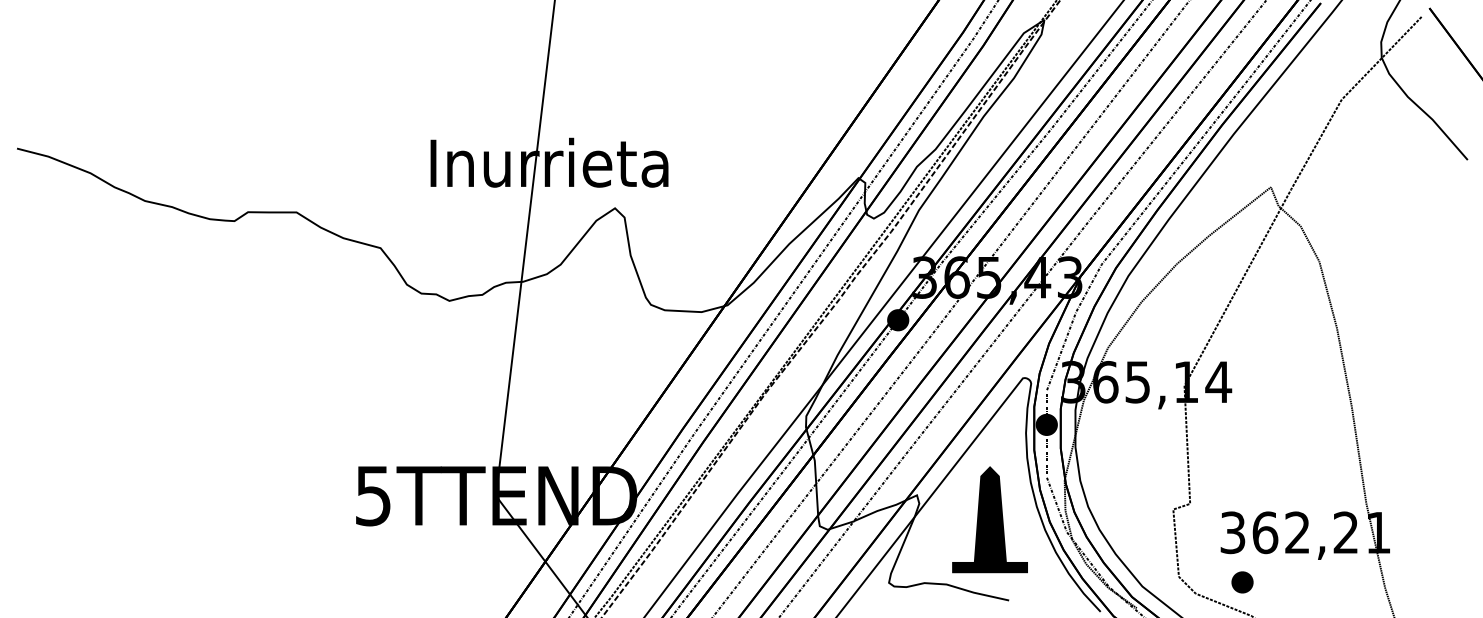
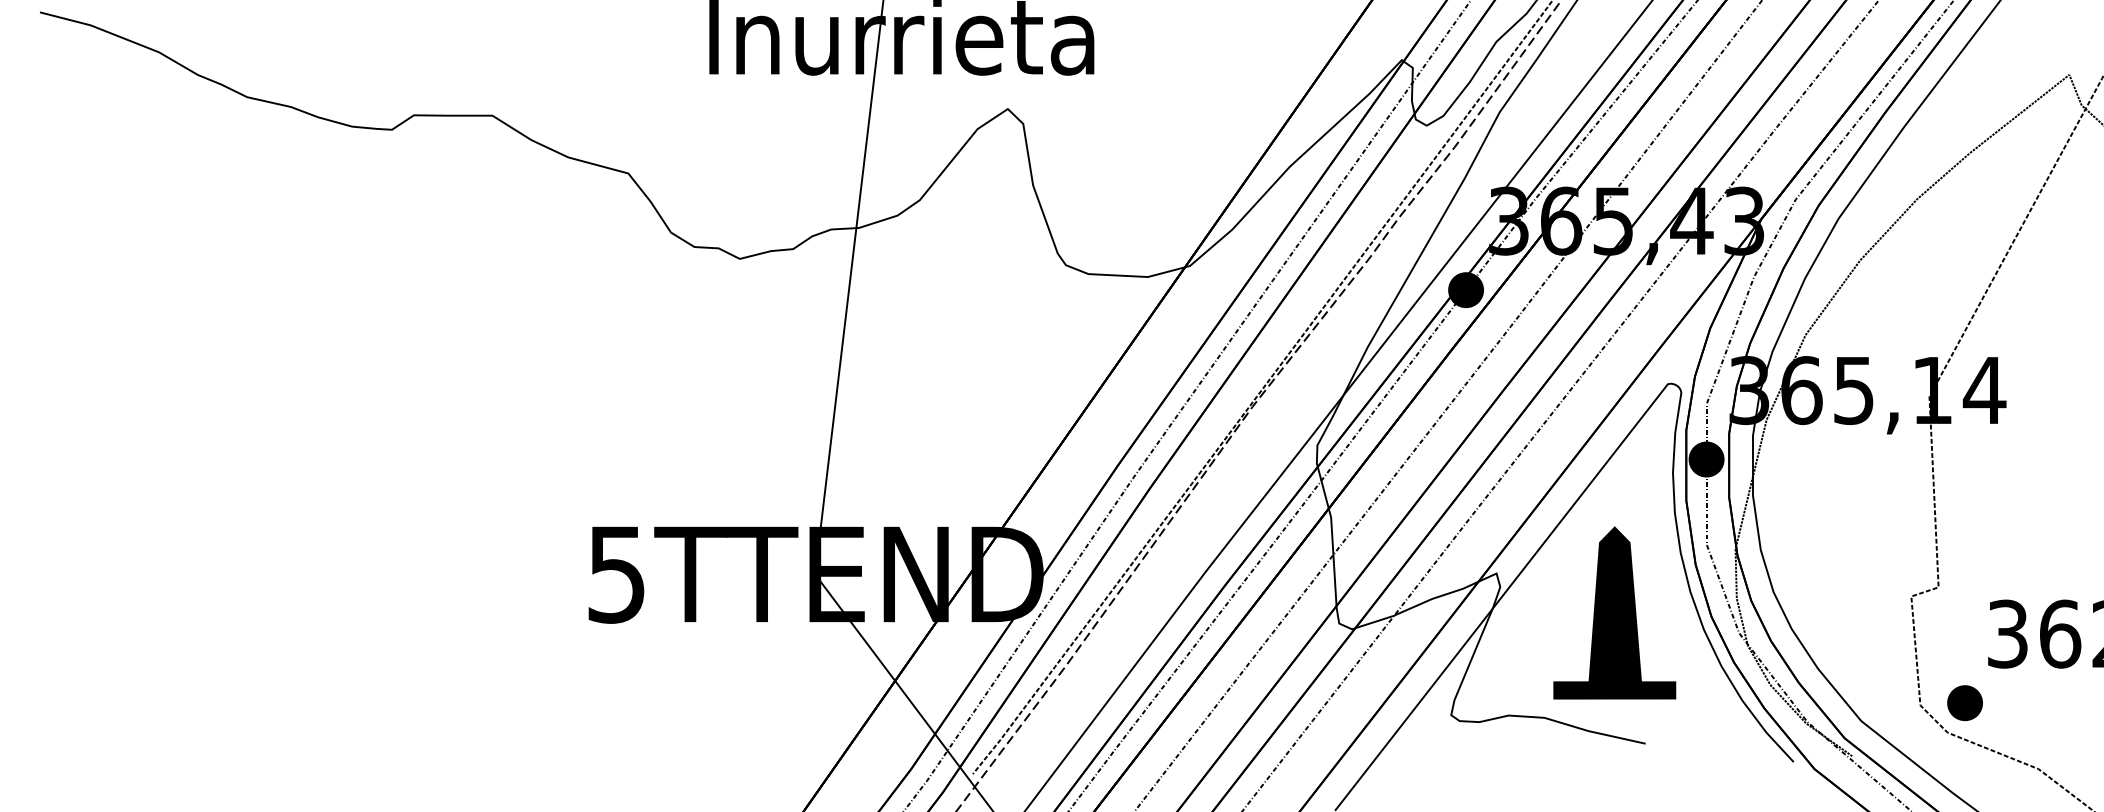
part: (1242, 582) -> (1965, 703), moved

